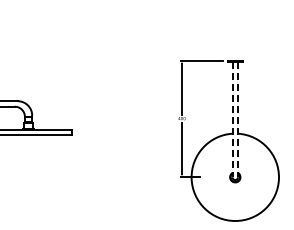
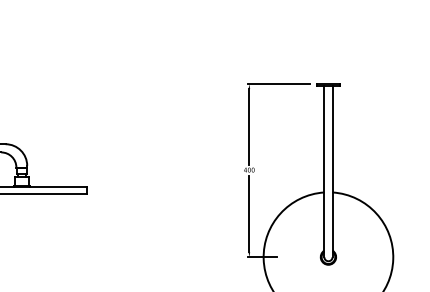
line: (232, 119) -> (324, 171), dashed -> solid
line: (238, 119) -> (333, 171), dashed -> solid

